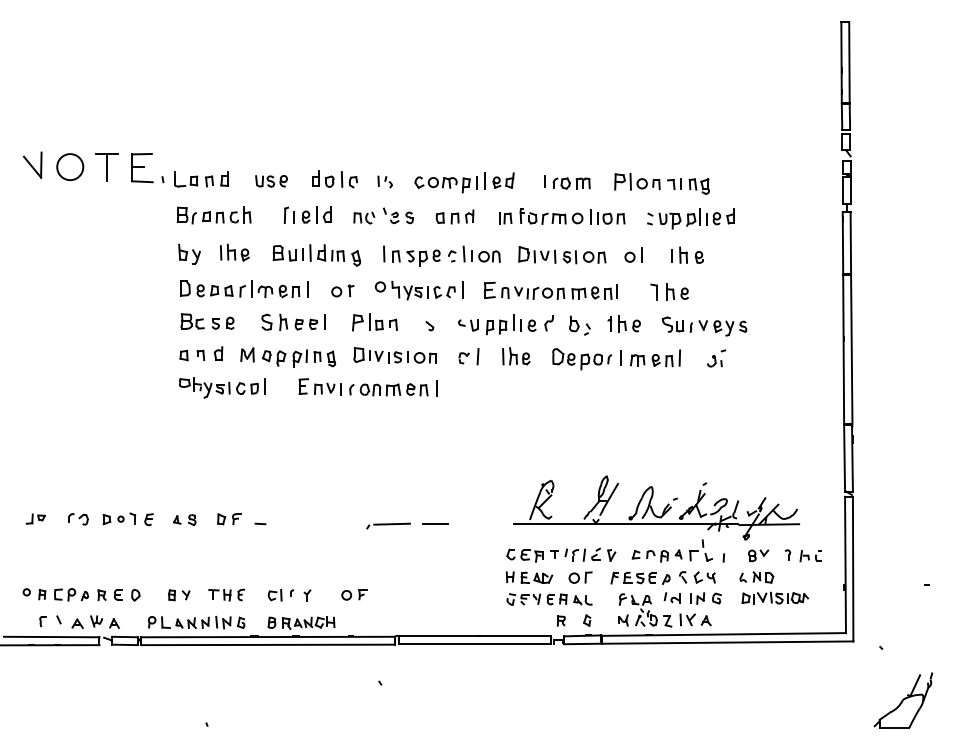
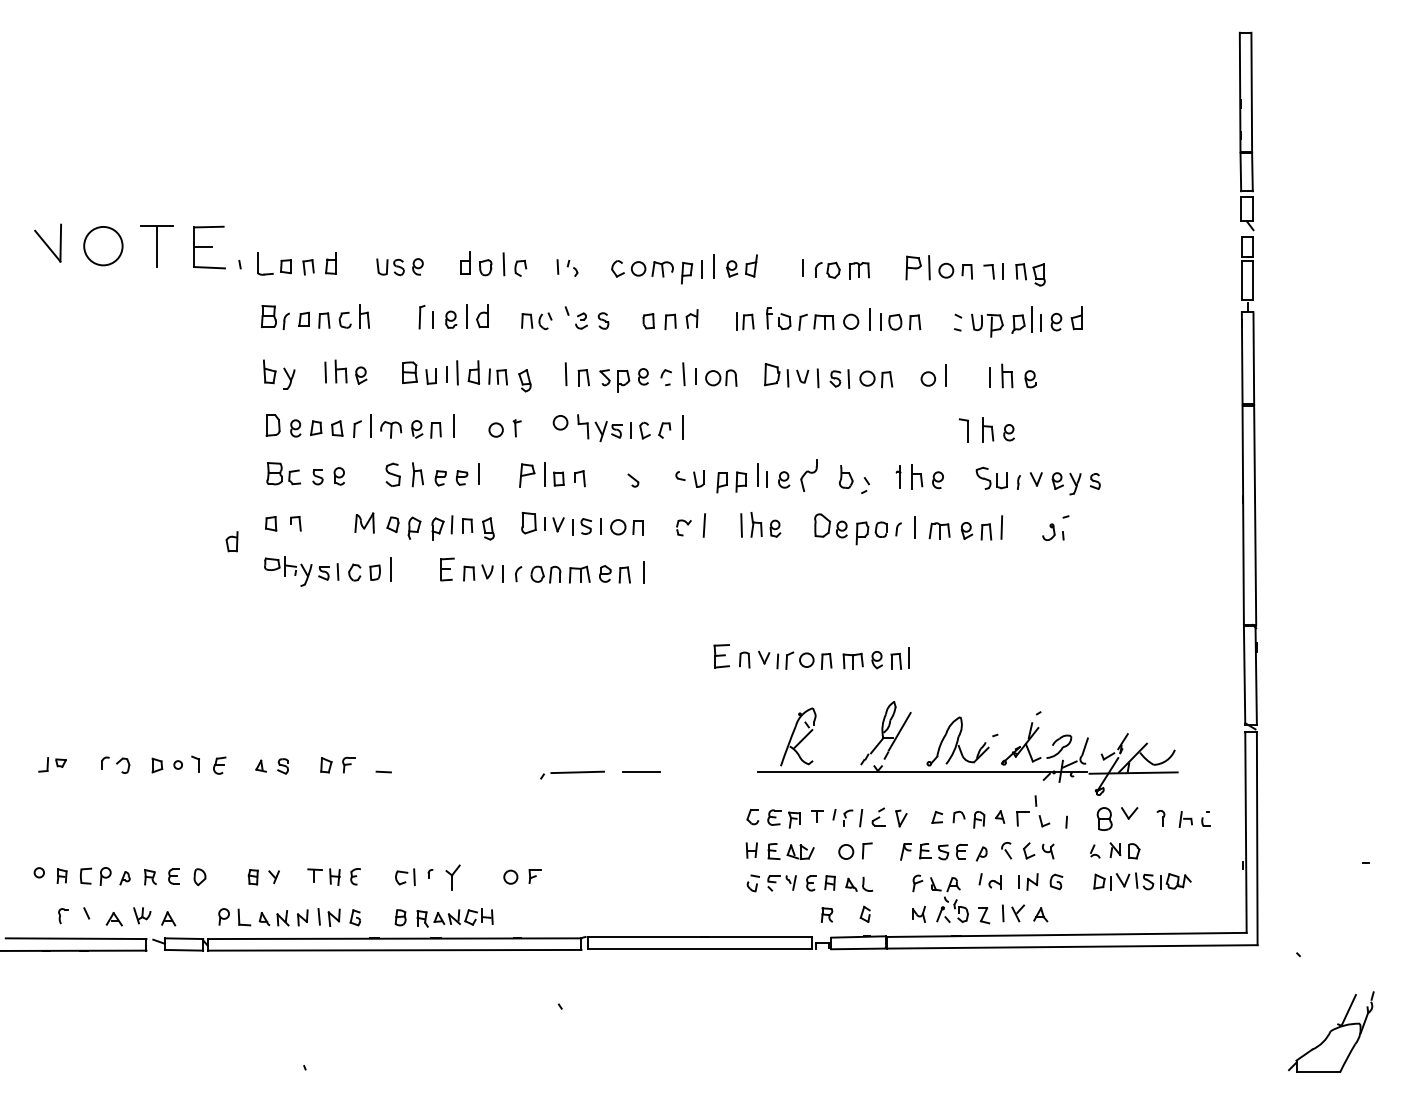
part: (550, 290) -> (811, 656), moved
part: (548, 323) -> (808, 476), size x1.4
part: (218, 353) -> (231, 541), moved
part: (758, 555) -> (1117, 818), size x1.4
part: (307, 595) -> (453, 877), size x1.6

